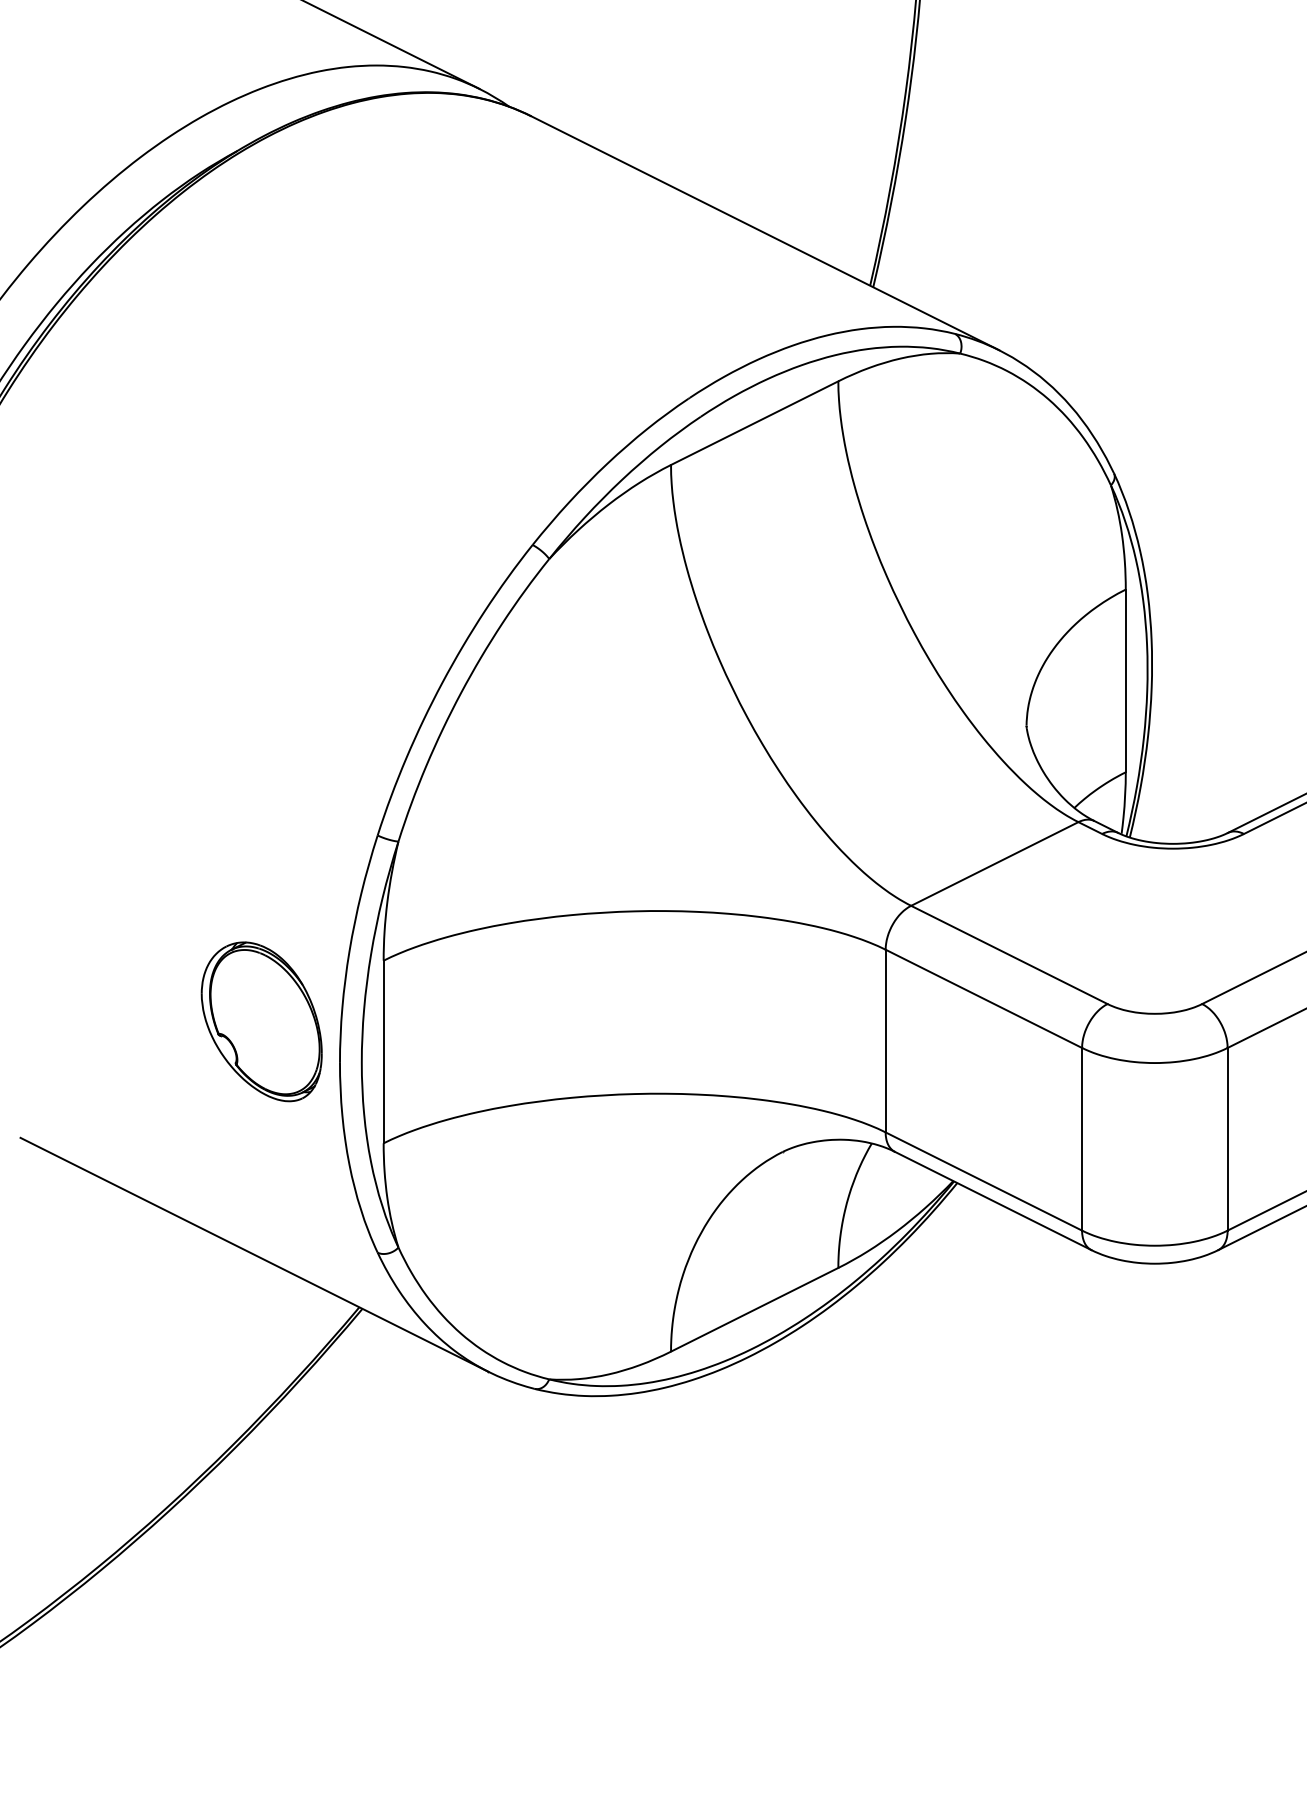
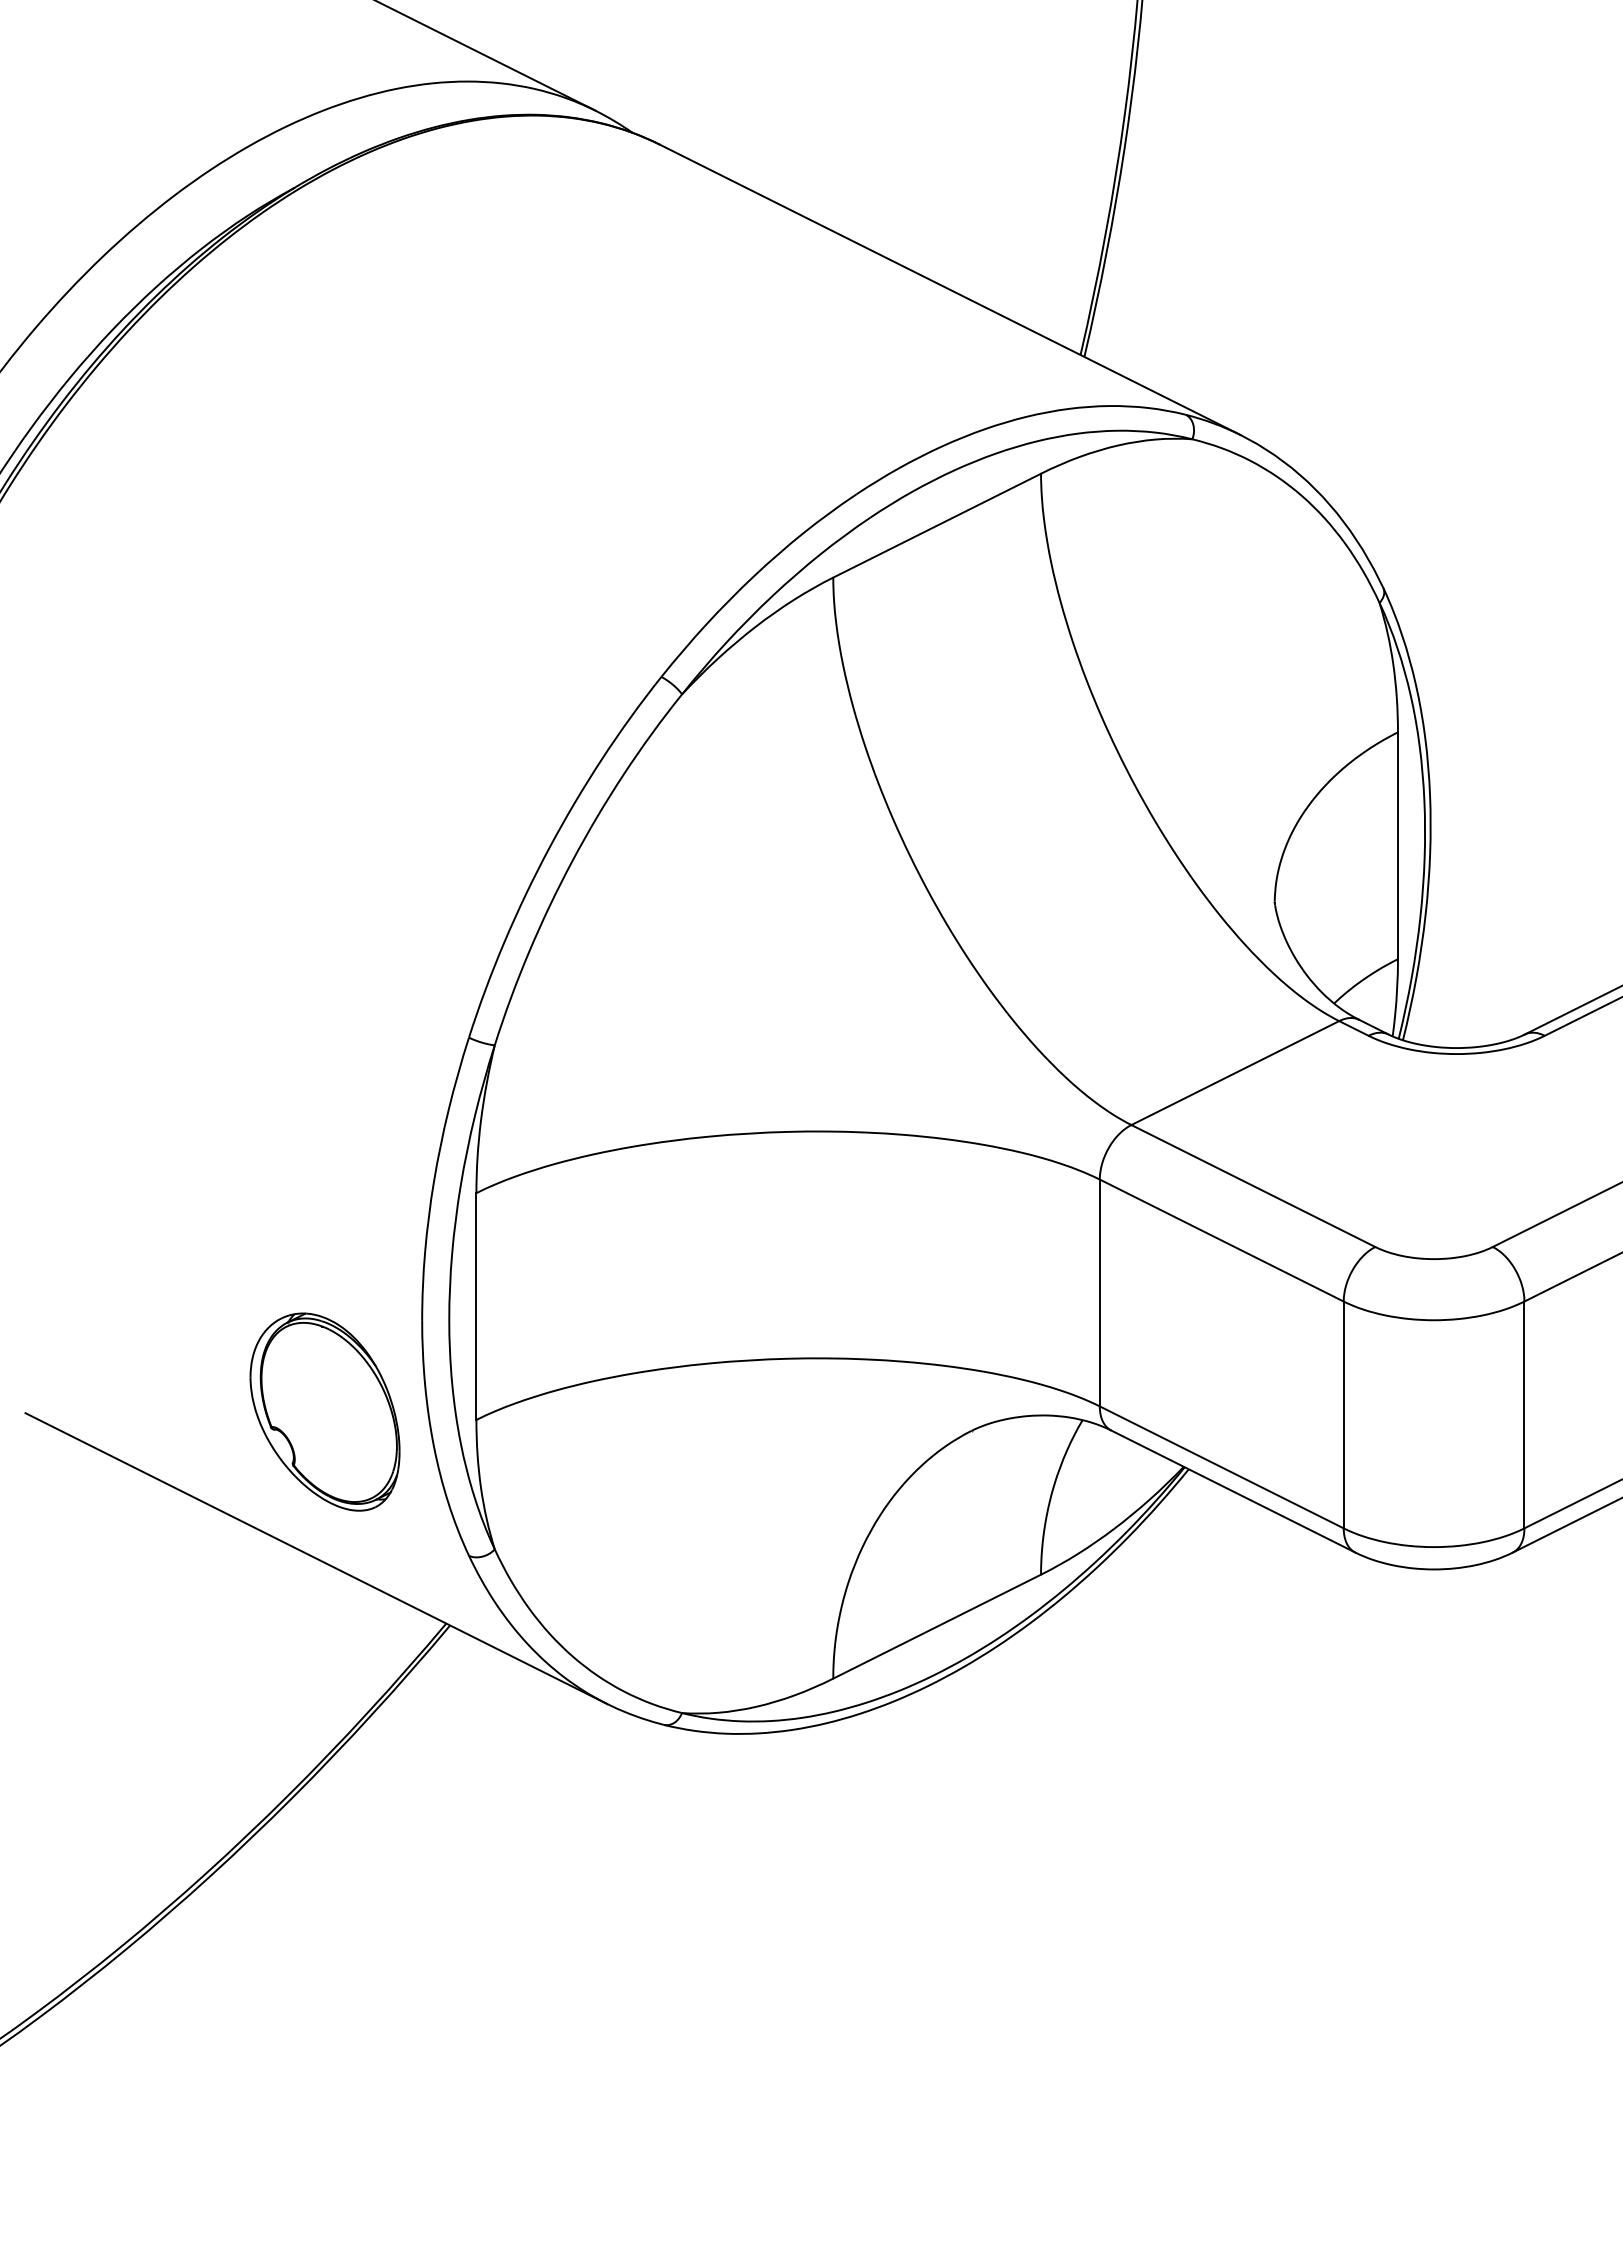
part: (261, 1021) -> (324, 1411), moved

